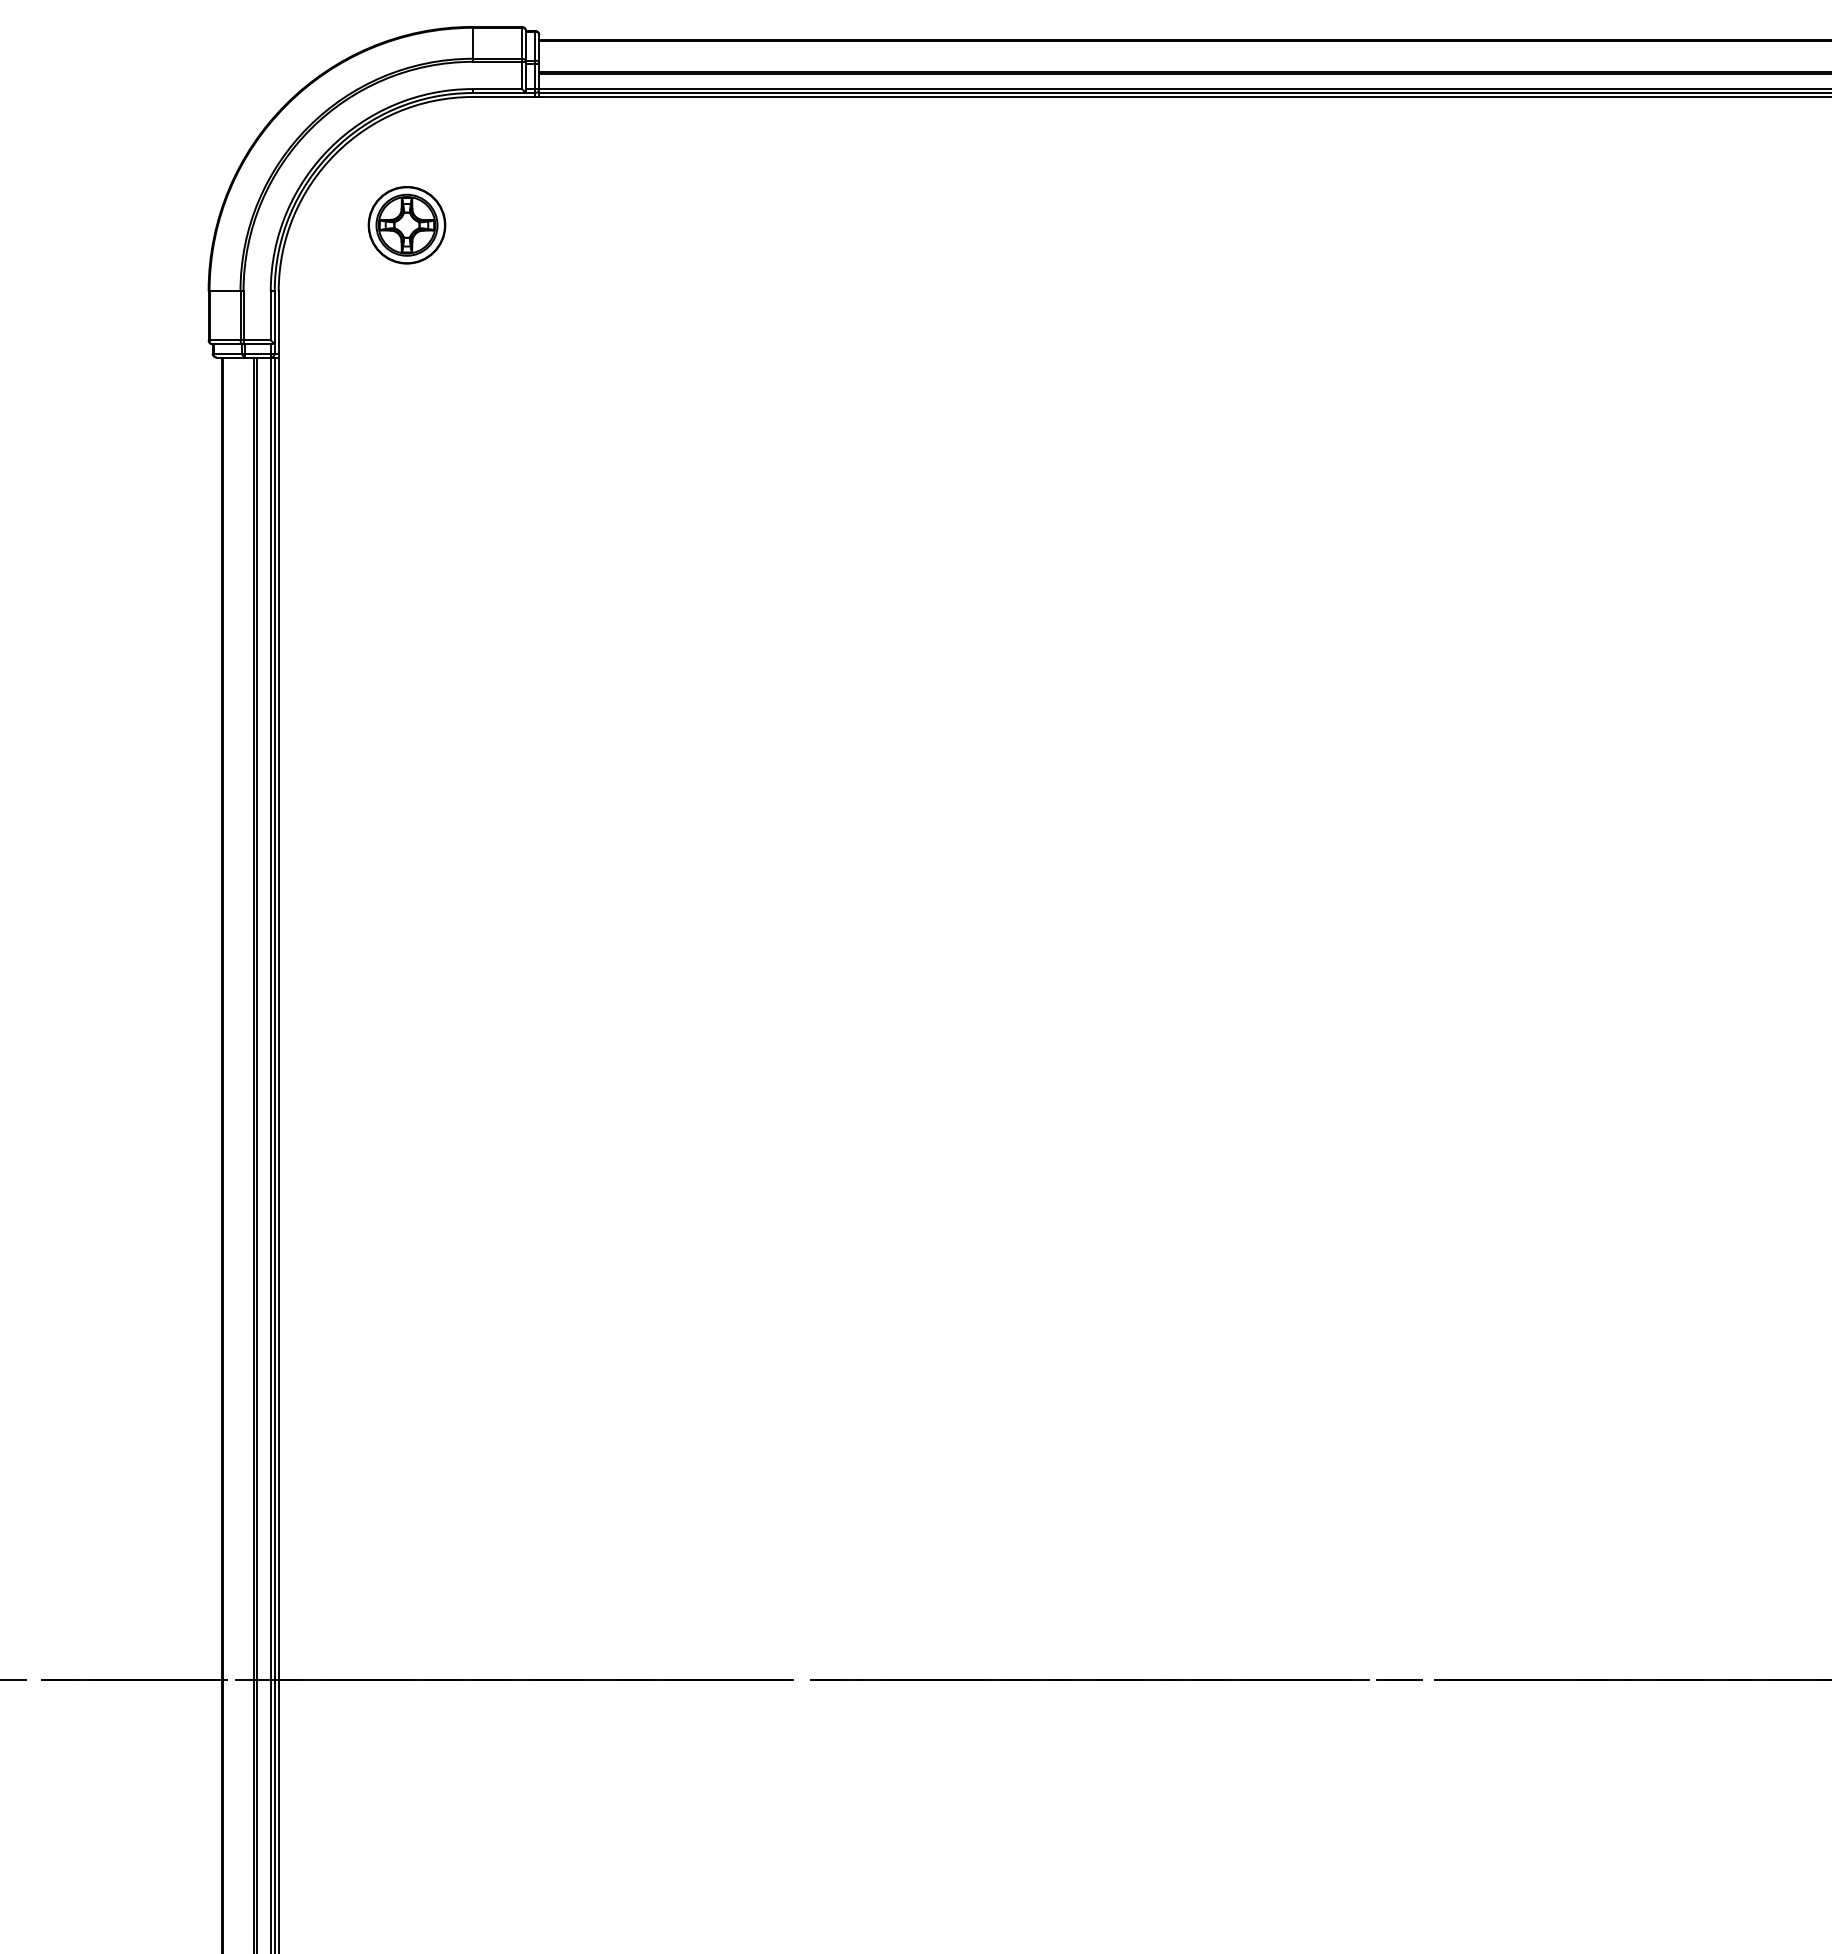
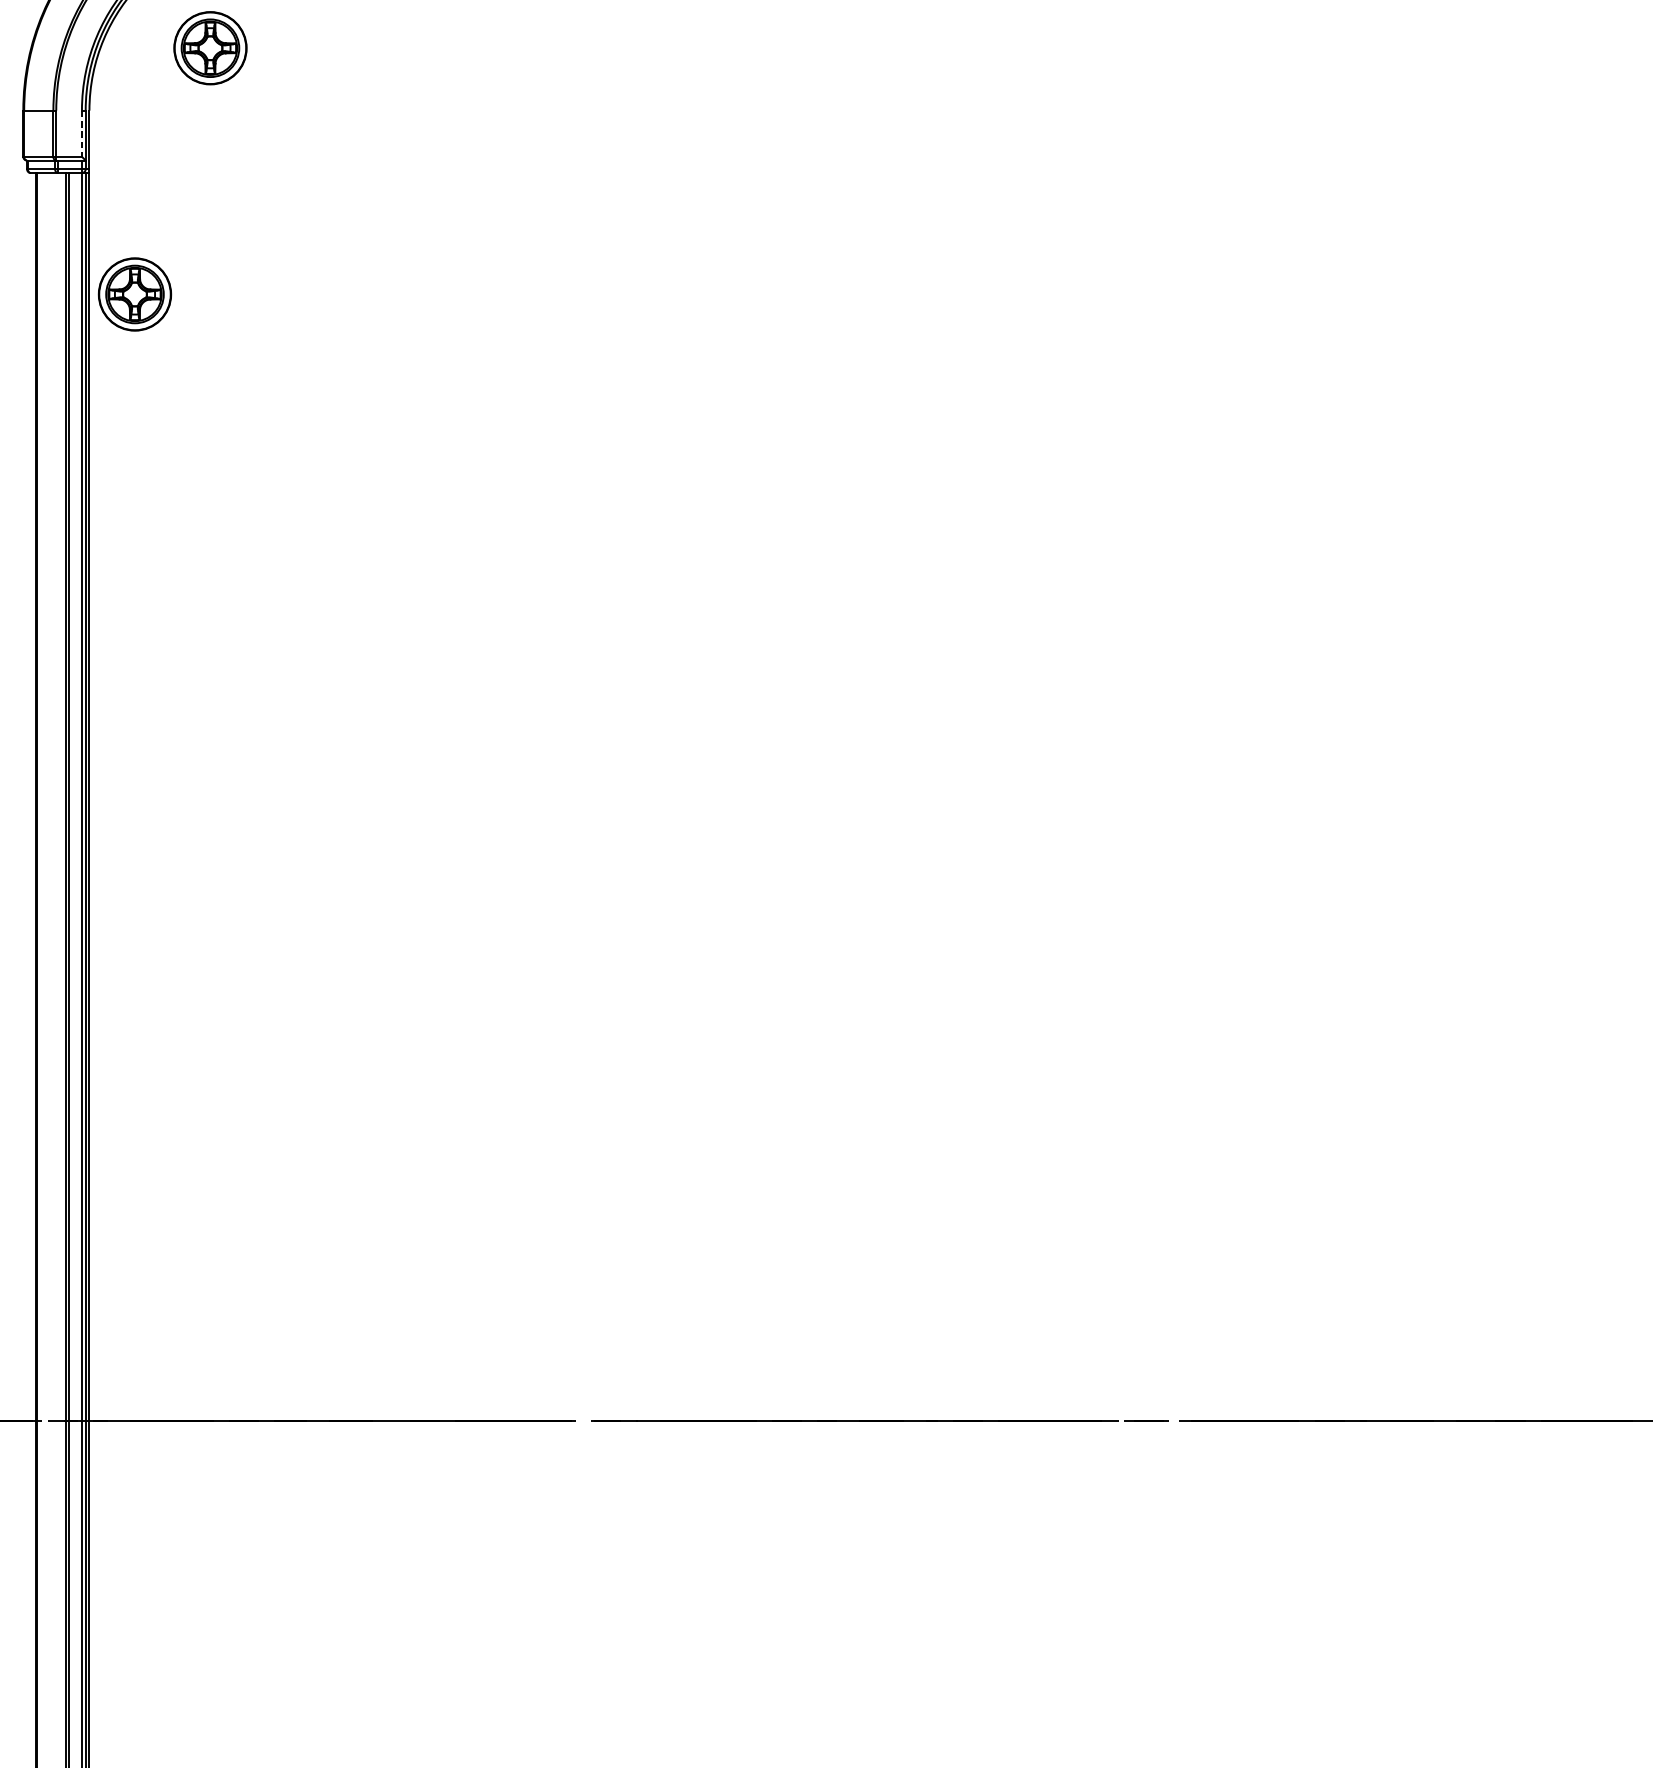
line: (270, 316) -> (81, 134), solid -> dashed
part: (326, 486) -> (134, 294), added

